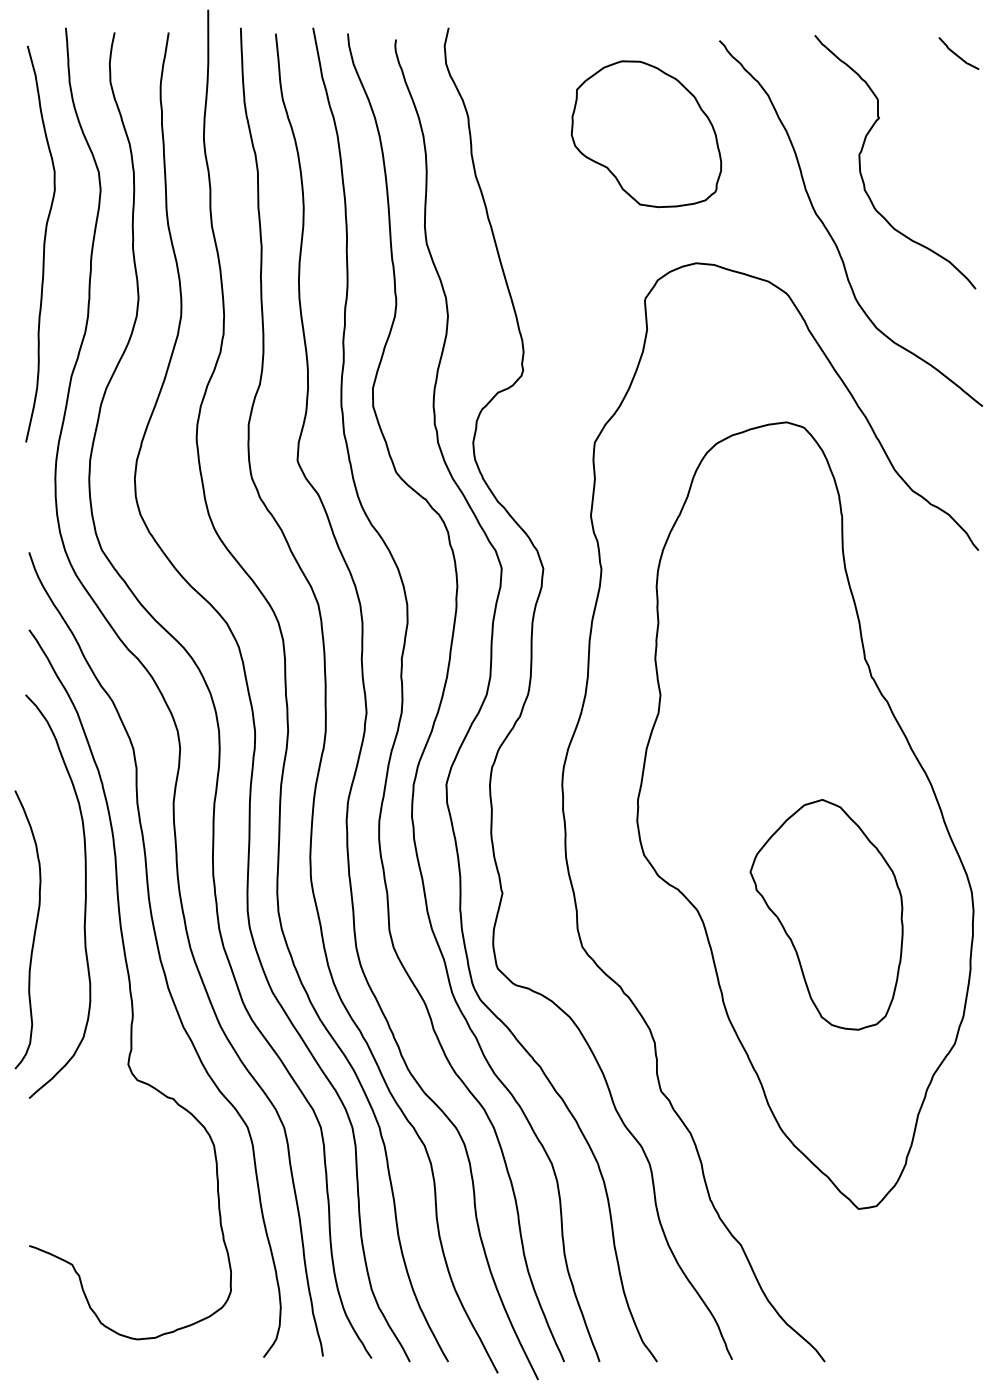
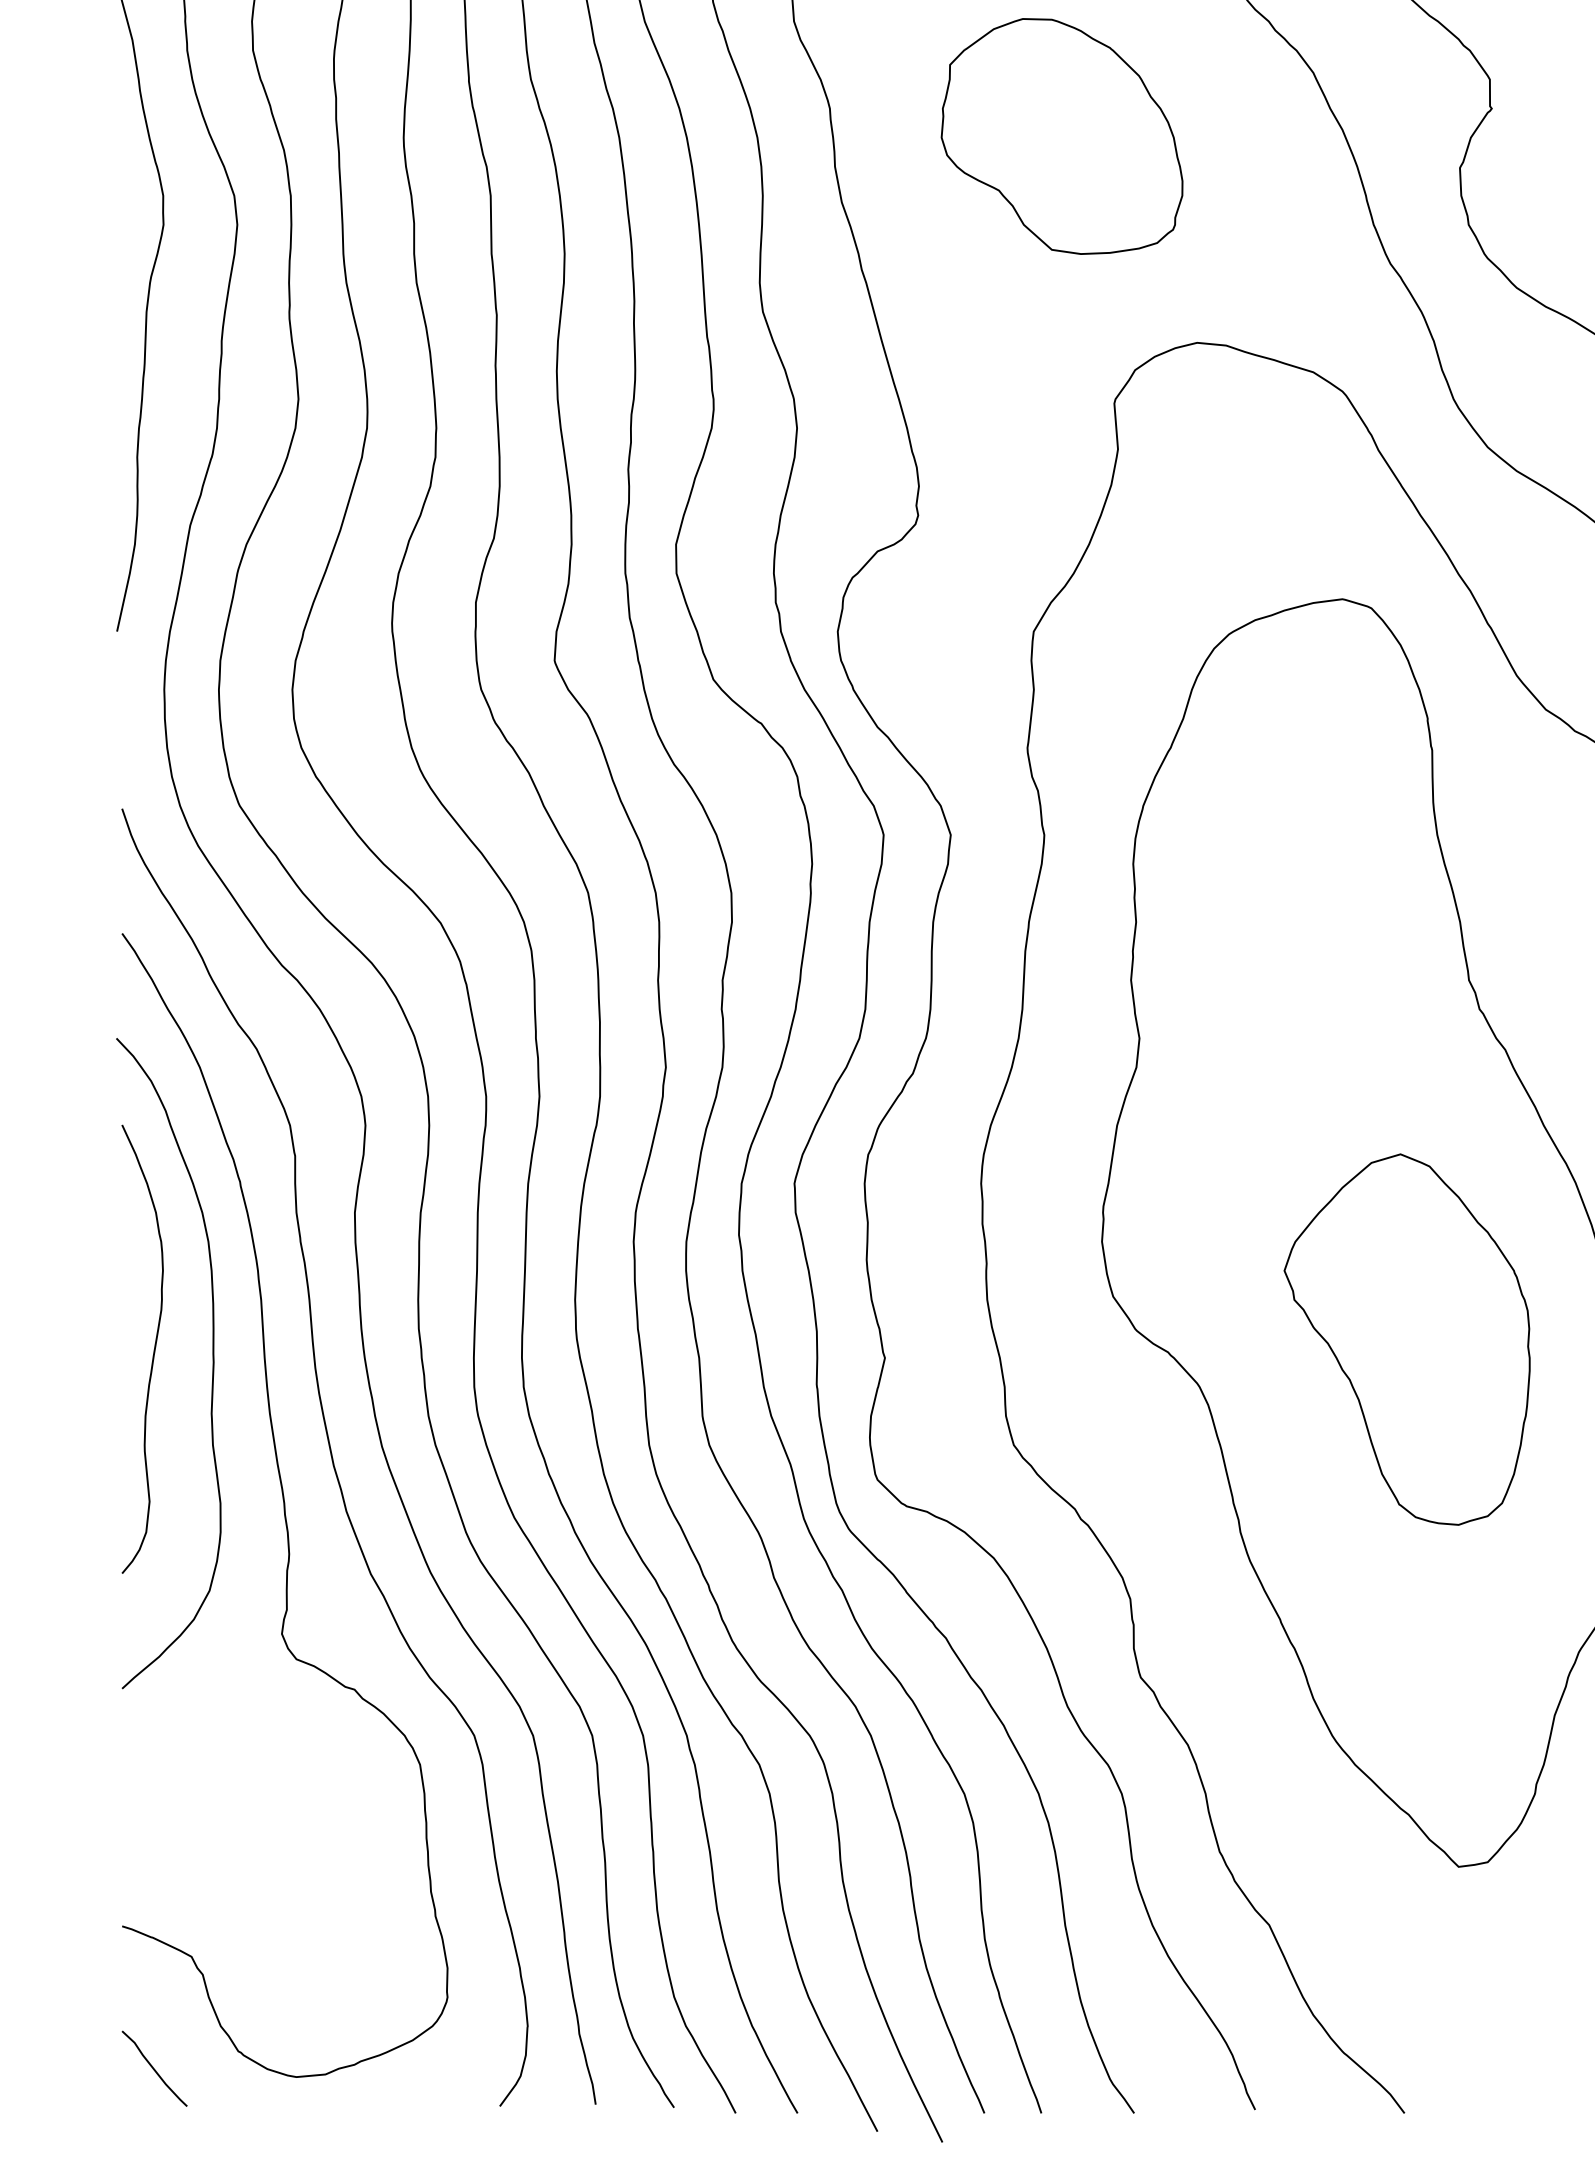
part: (646, 134) -> (1062, 136), moved
part: (826, 914) -> (1407, 1339), moved
curve: (34, 929) -> (153, 1348), moved
curve: (48, 1333) -> (153, 2067), added

